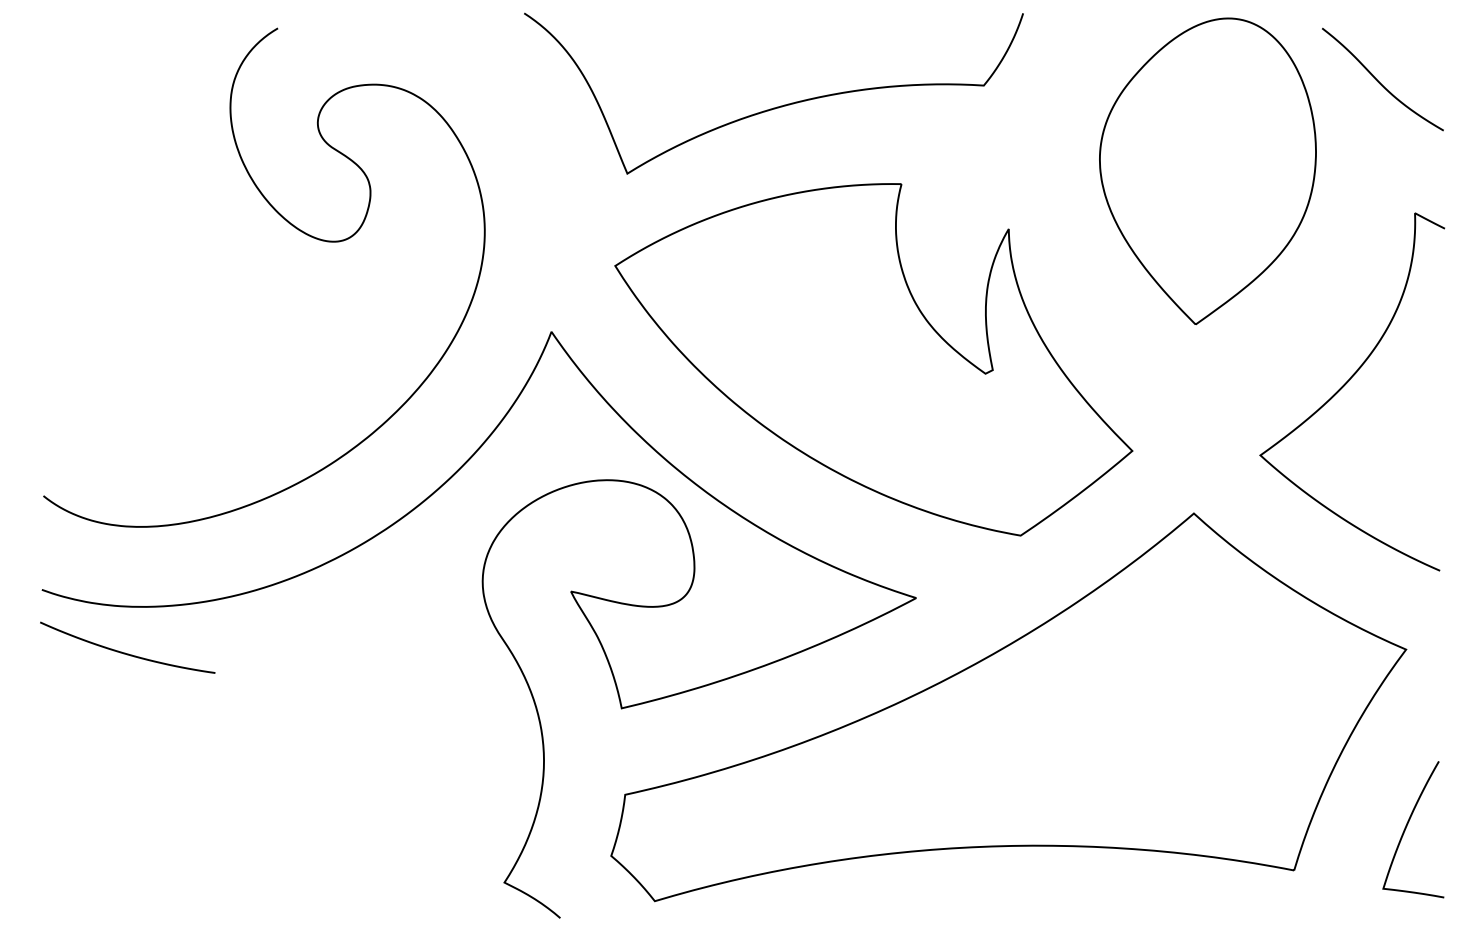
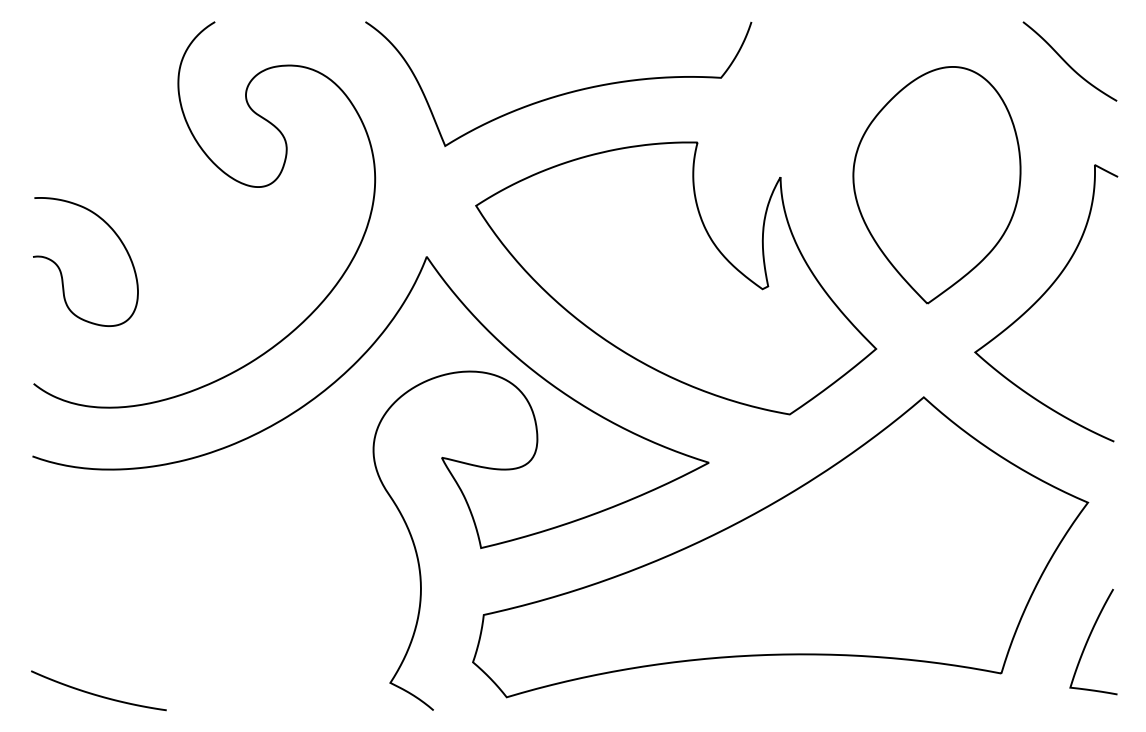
curve: (777, 106) -> (561, 94), moved
part: (1207, 171) -> (936, 185), moved
curve: (78, 348) -> (60, 269), added
curve: (125, 652) -> (97, 694), moved

